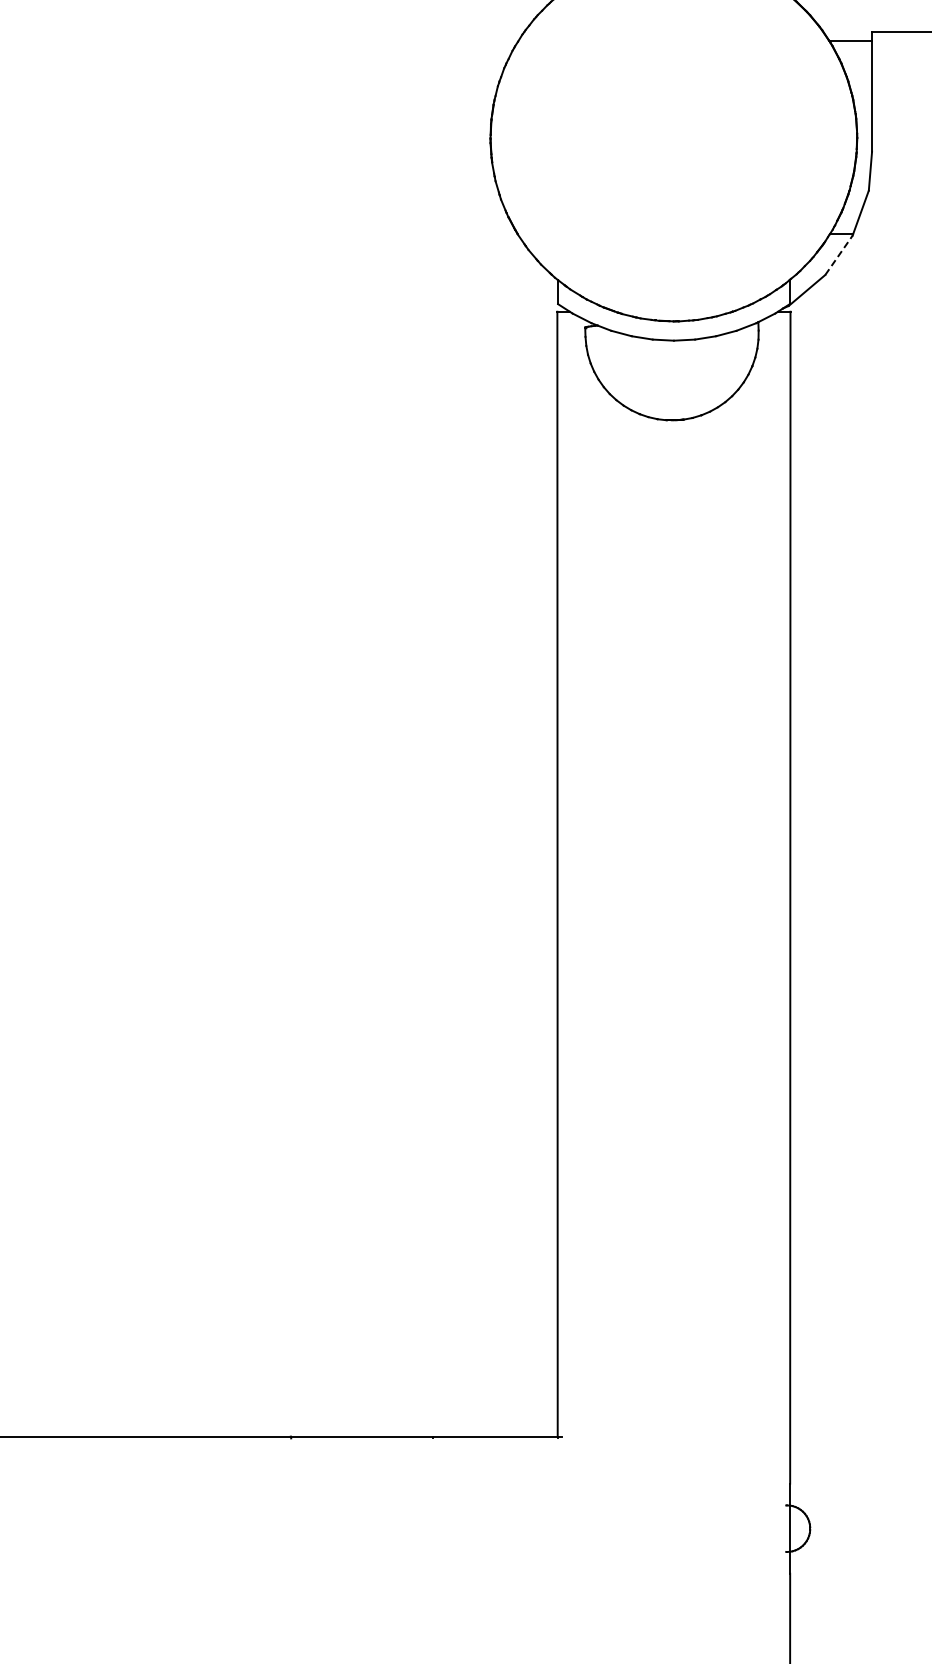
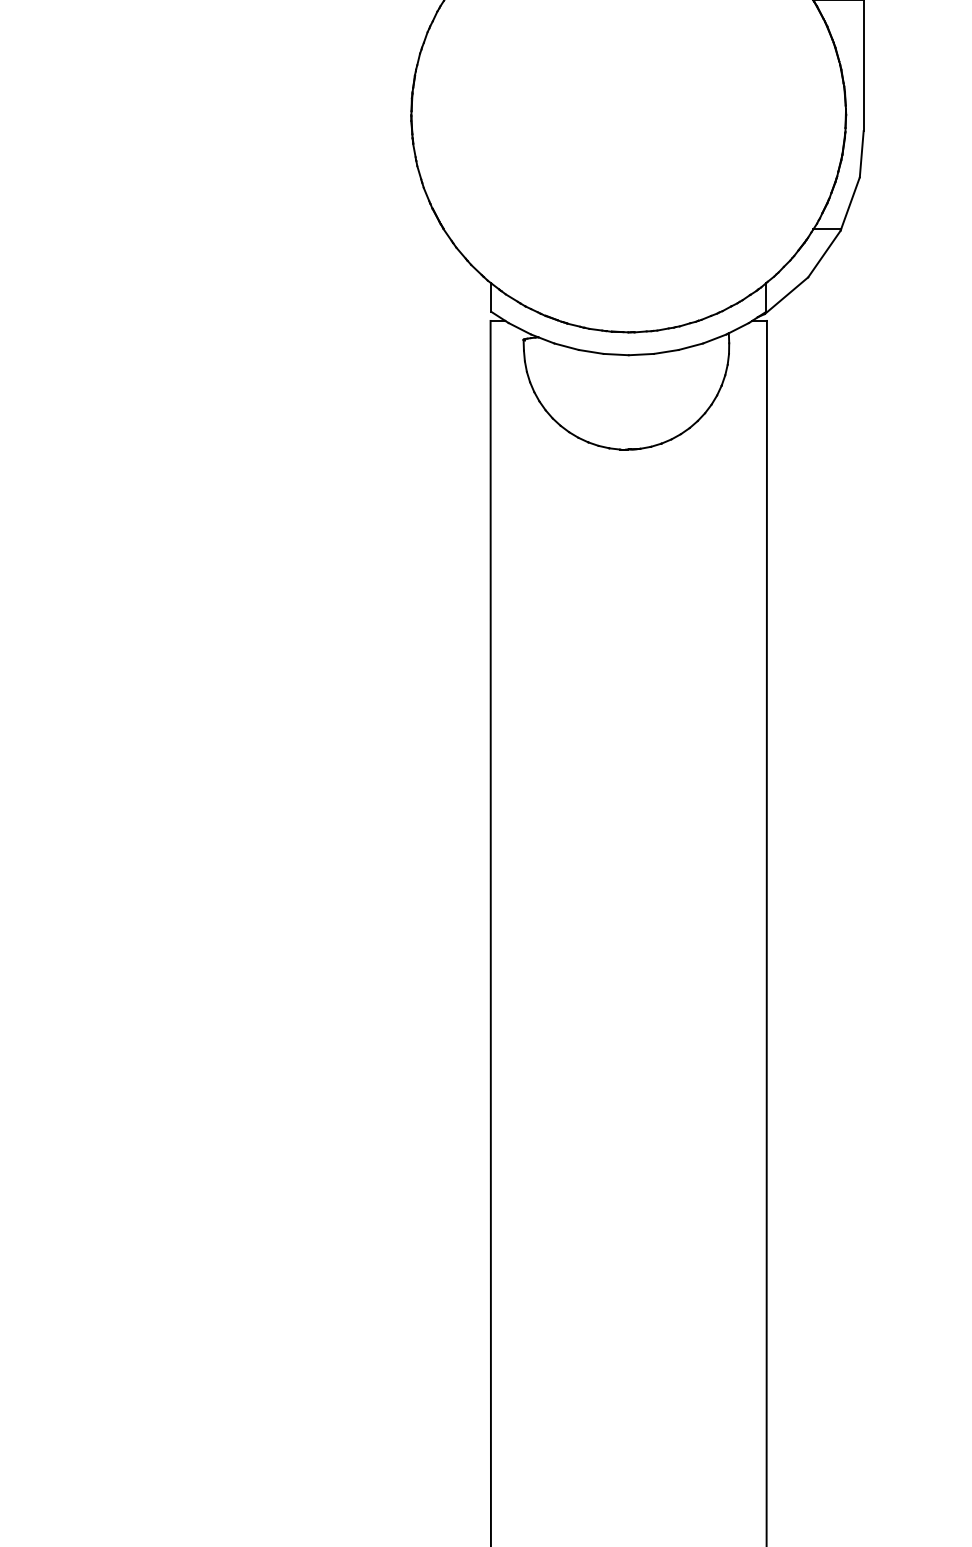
line: (838, 255) -> (823, 254), dashed -> solid

